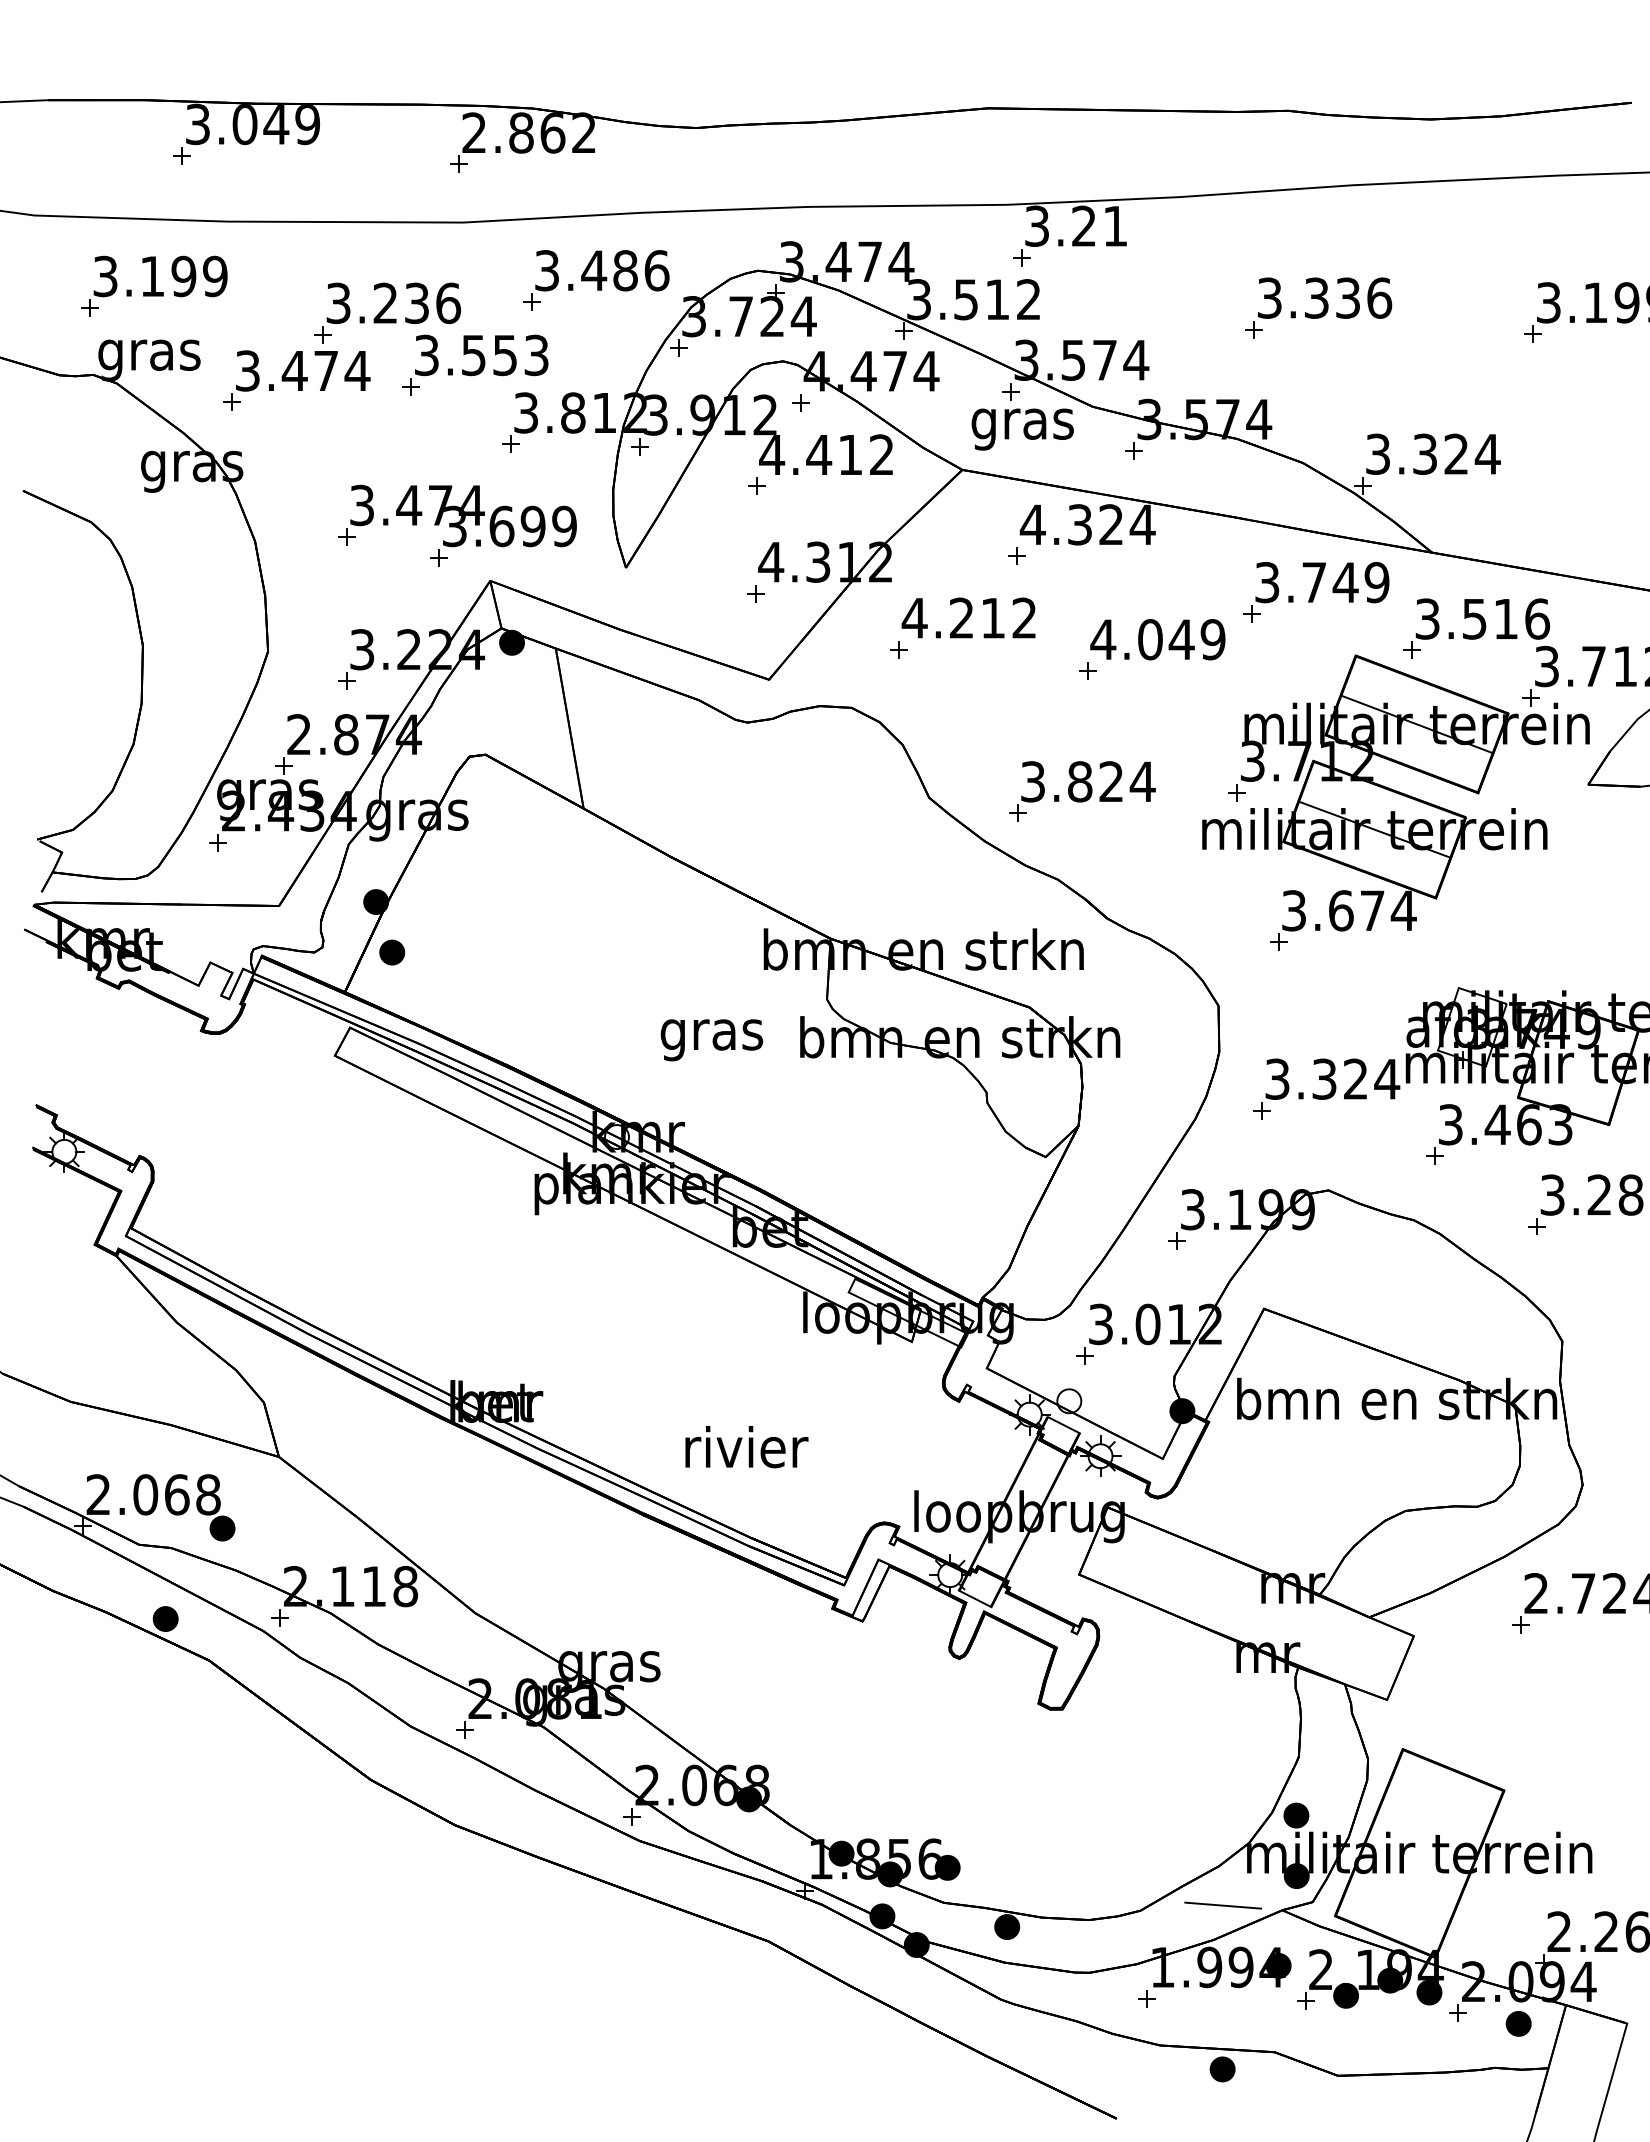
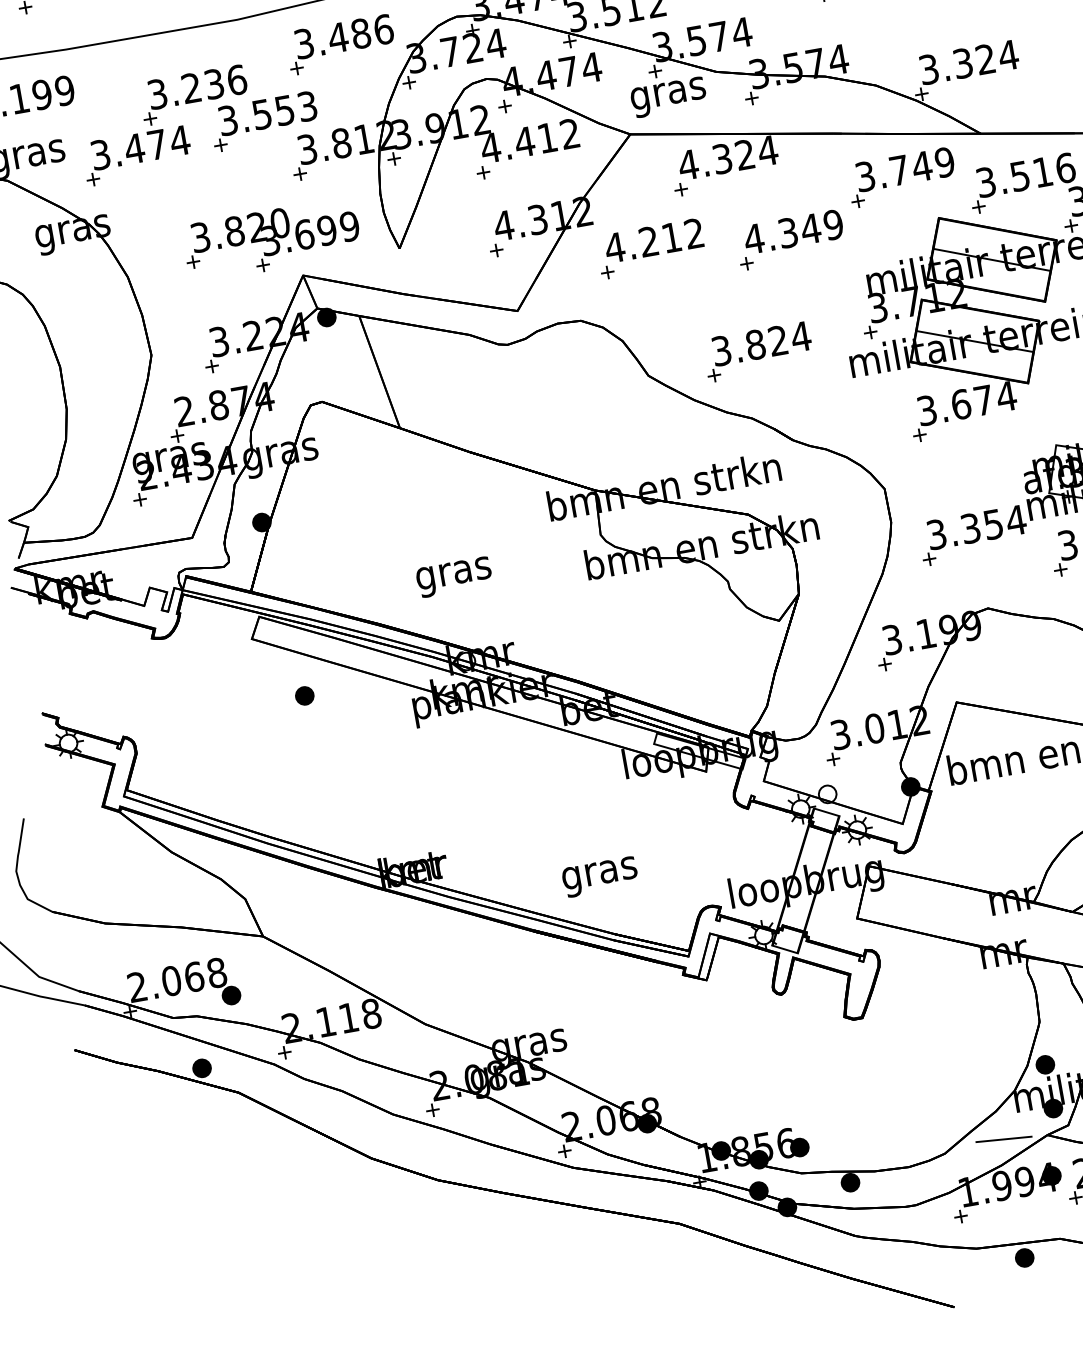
text: (440, 505) -> (257, 227), 3.474 -> 3.820
text: (1150, 639) -> (788, 232), 4.049 -> 4.349
part: (392, 952) -> (304, 695), moved
text: (711, 1040) -> (454, 577), moved
text: (1355, 1078) -> (993, 523), 3.324 -> 3.354
text: (746, 1452) -> (600, 873), rivier -> gras

